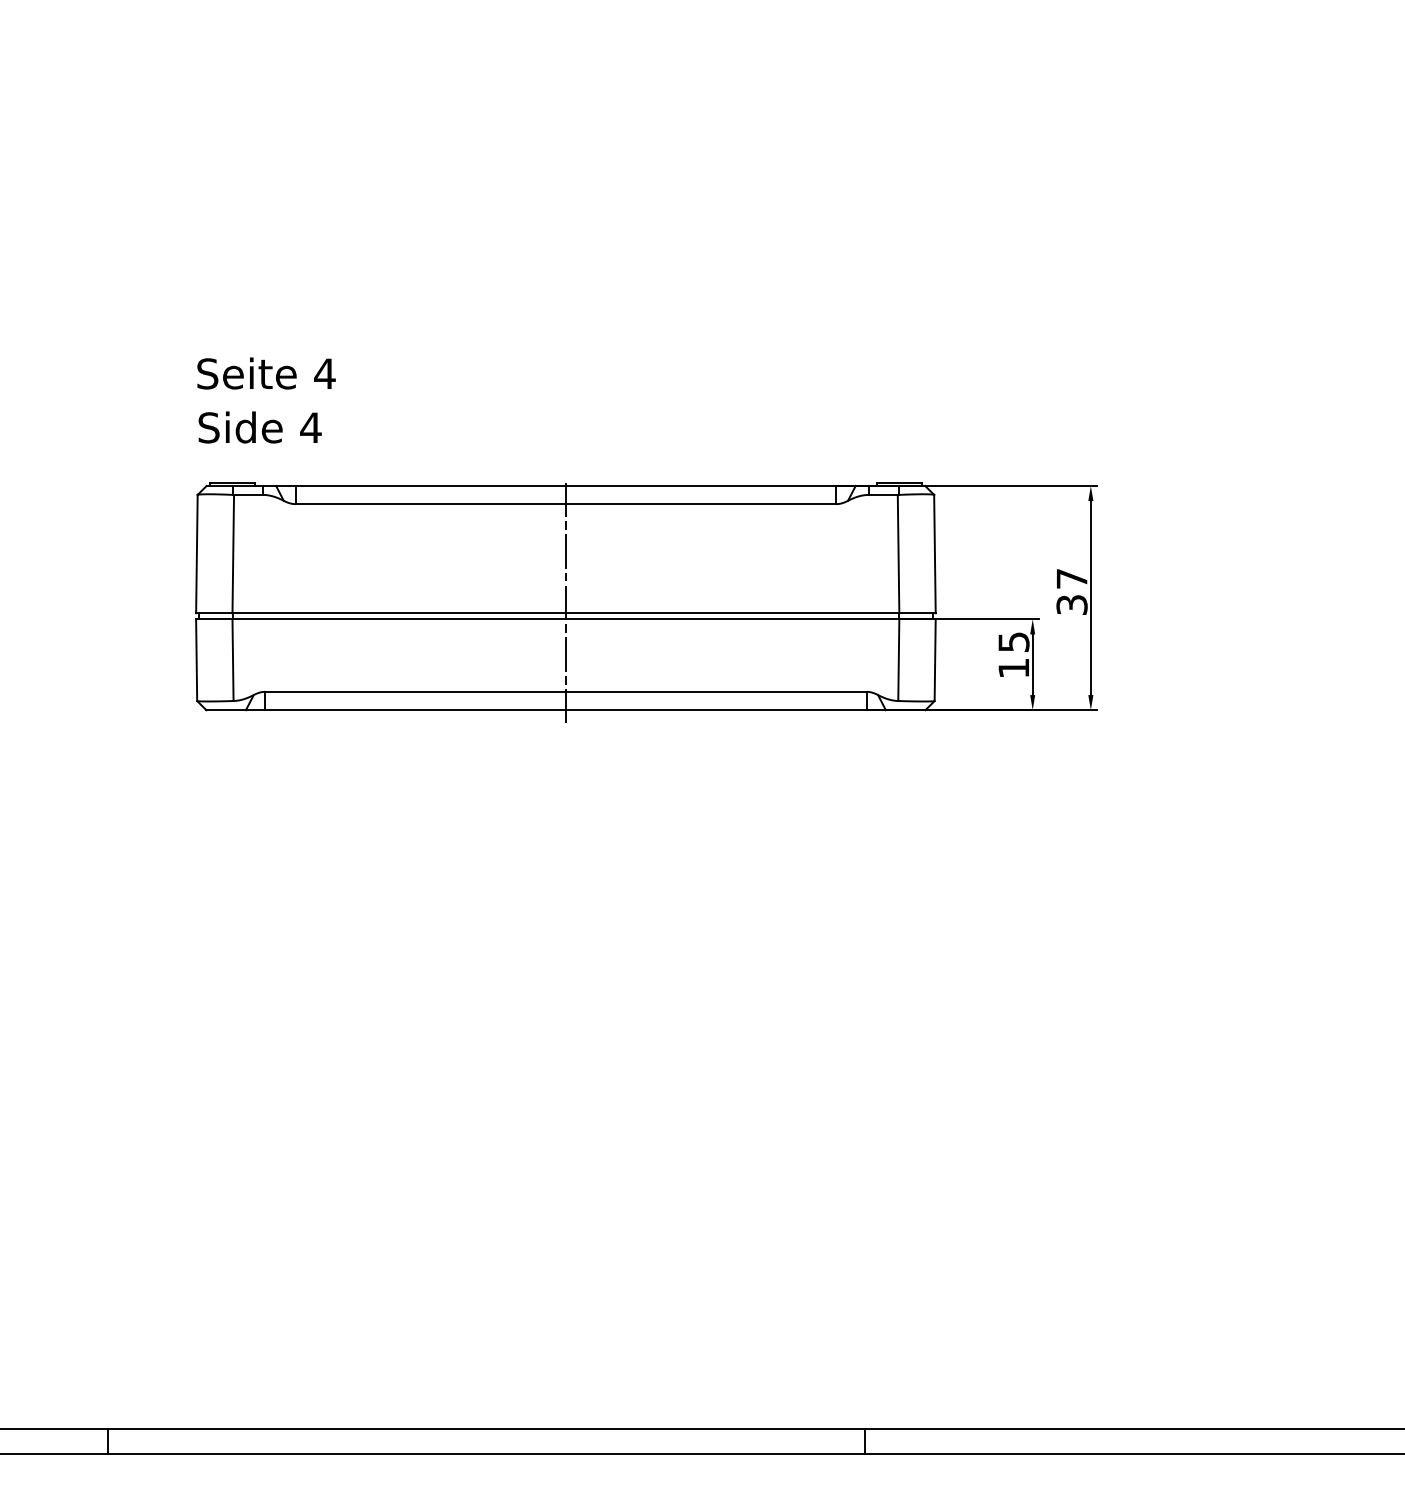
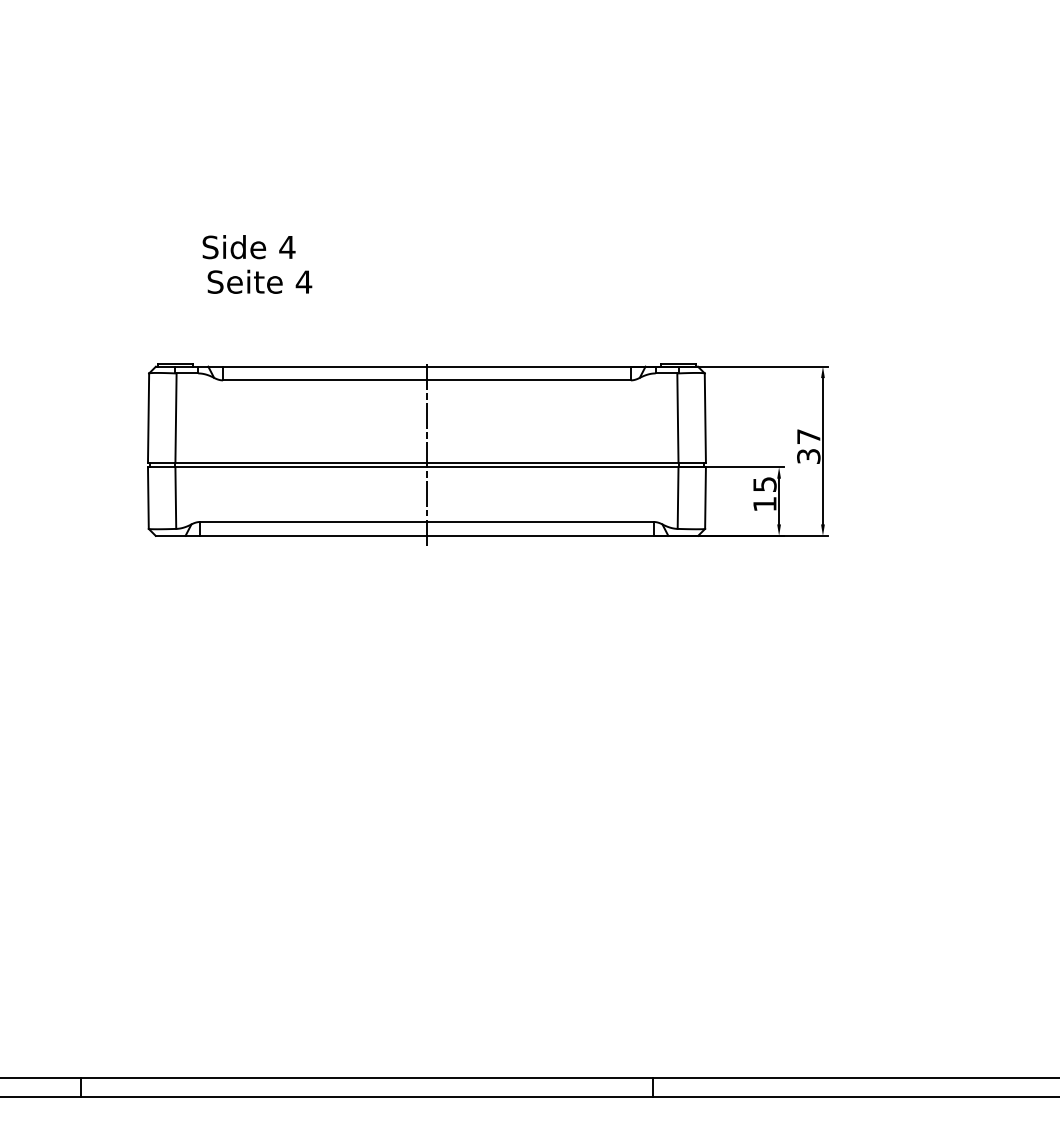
text: (266, 373) -> (259, 281), moved
text: (259, 427) -> (248, 247), moved

